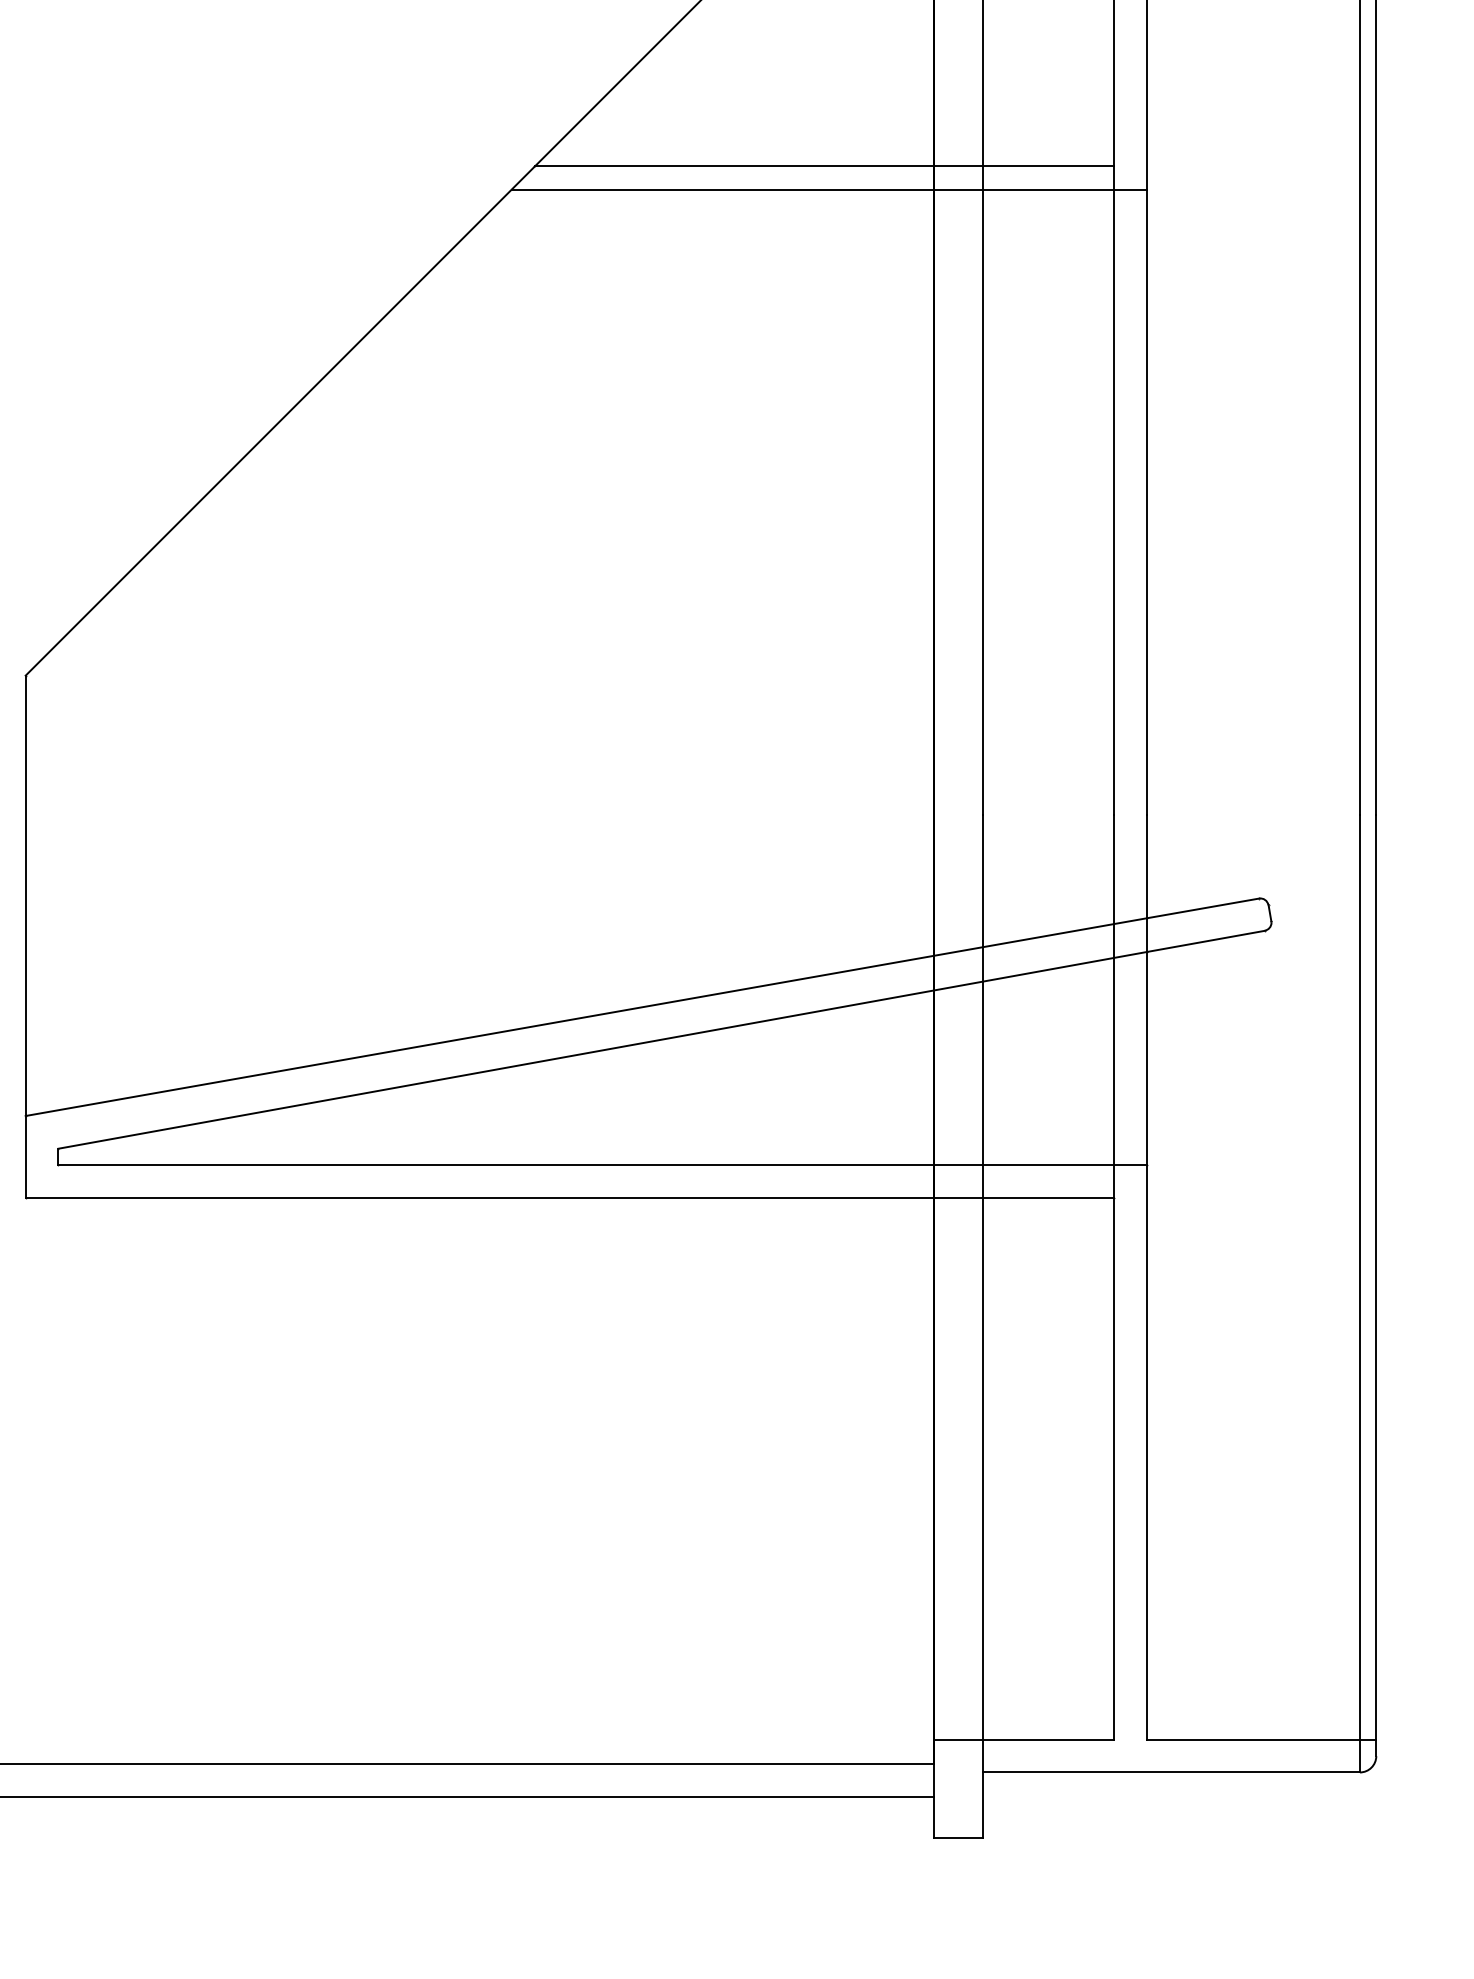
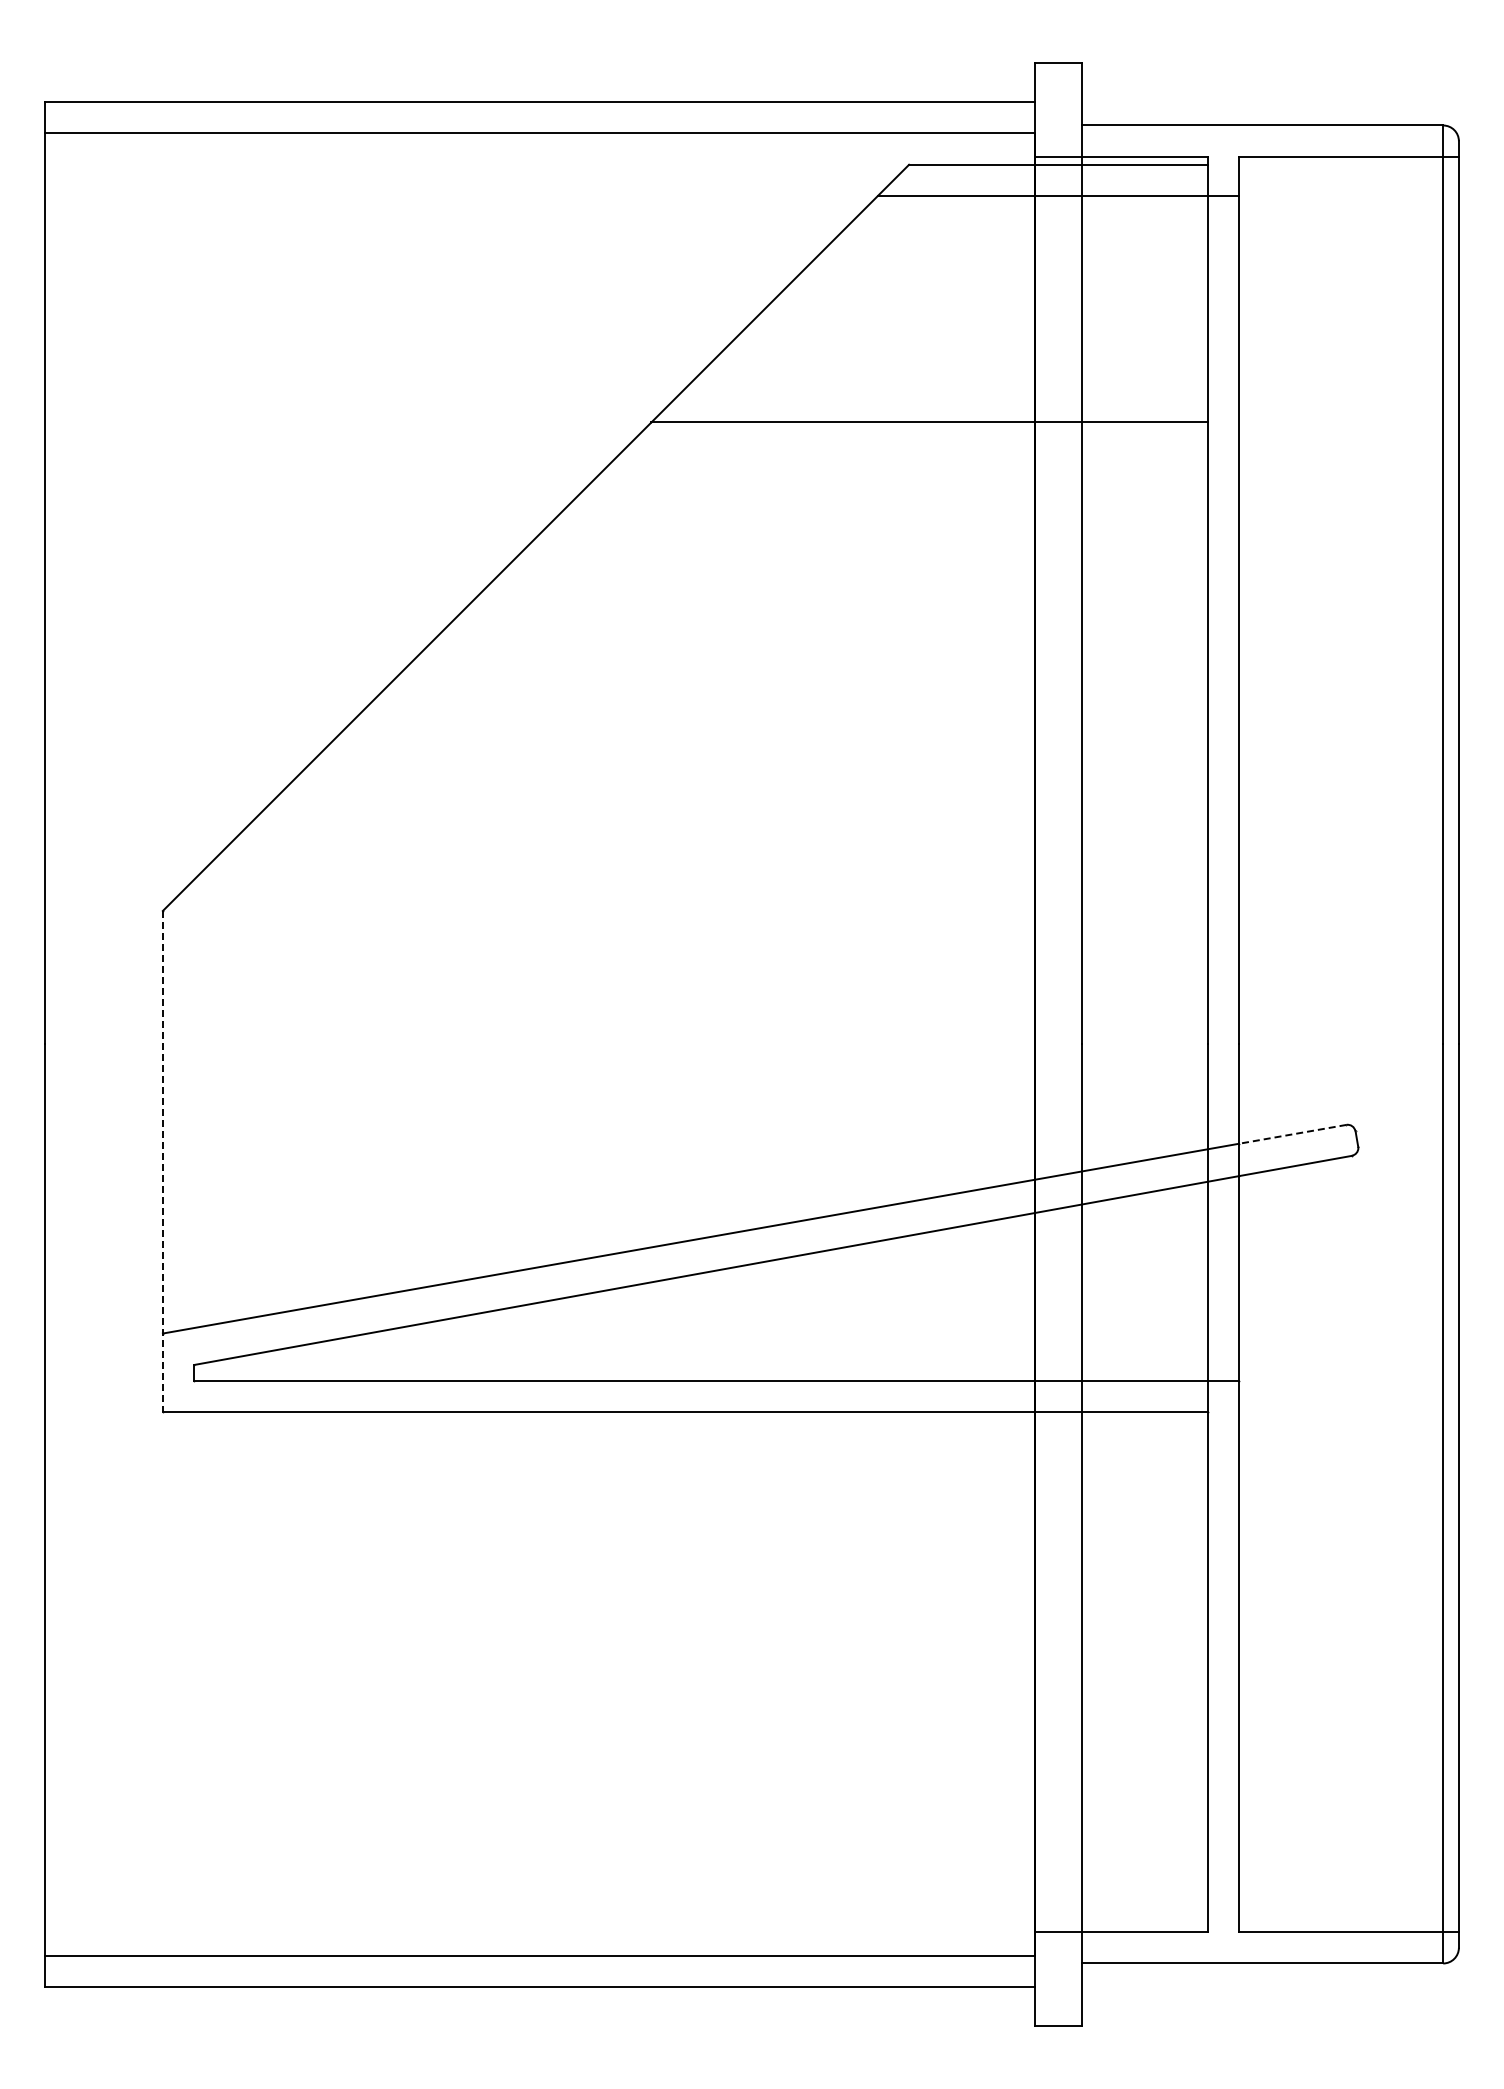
line: (828, 189) -> (933, 444), removed
line: (1202, 908) -> (1292, 1134), solid -> dashed
line: (25, 936) -> (162, 1161), solid -> dashed

